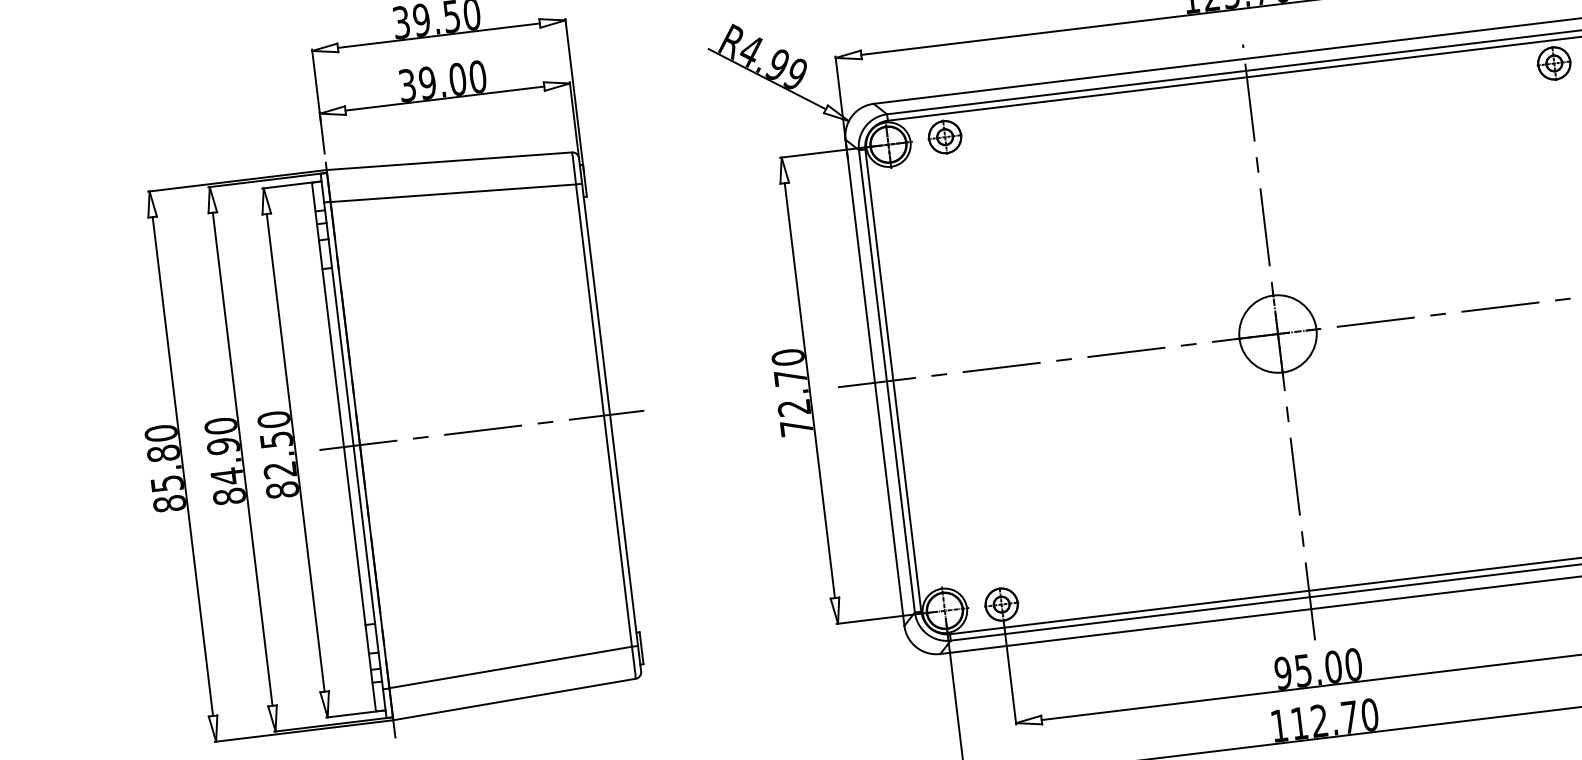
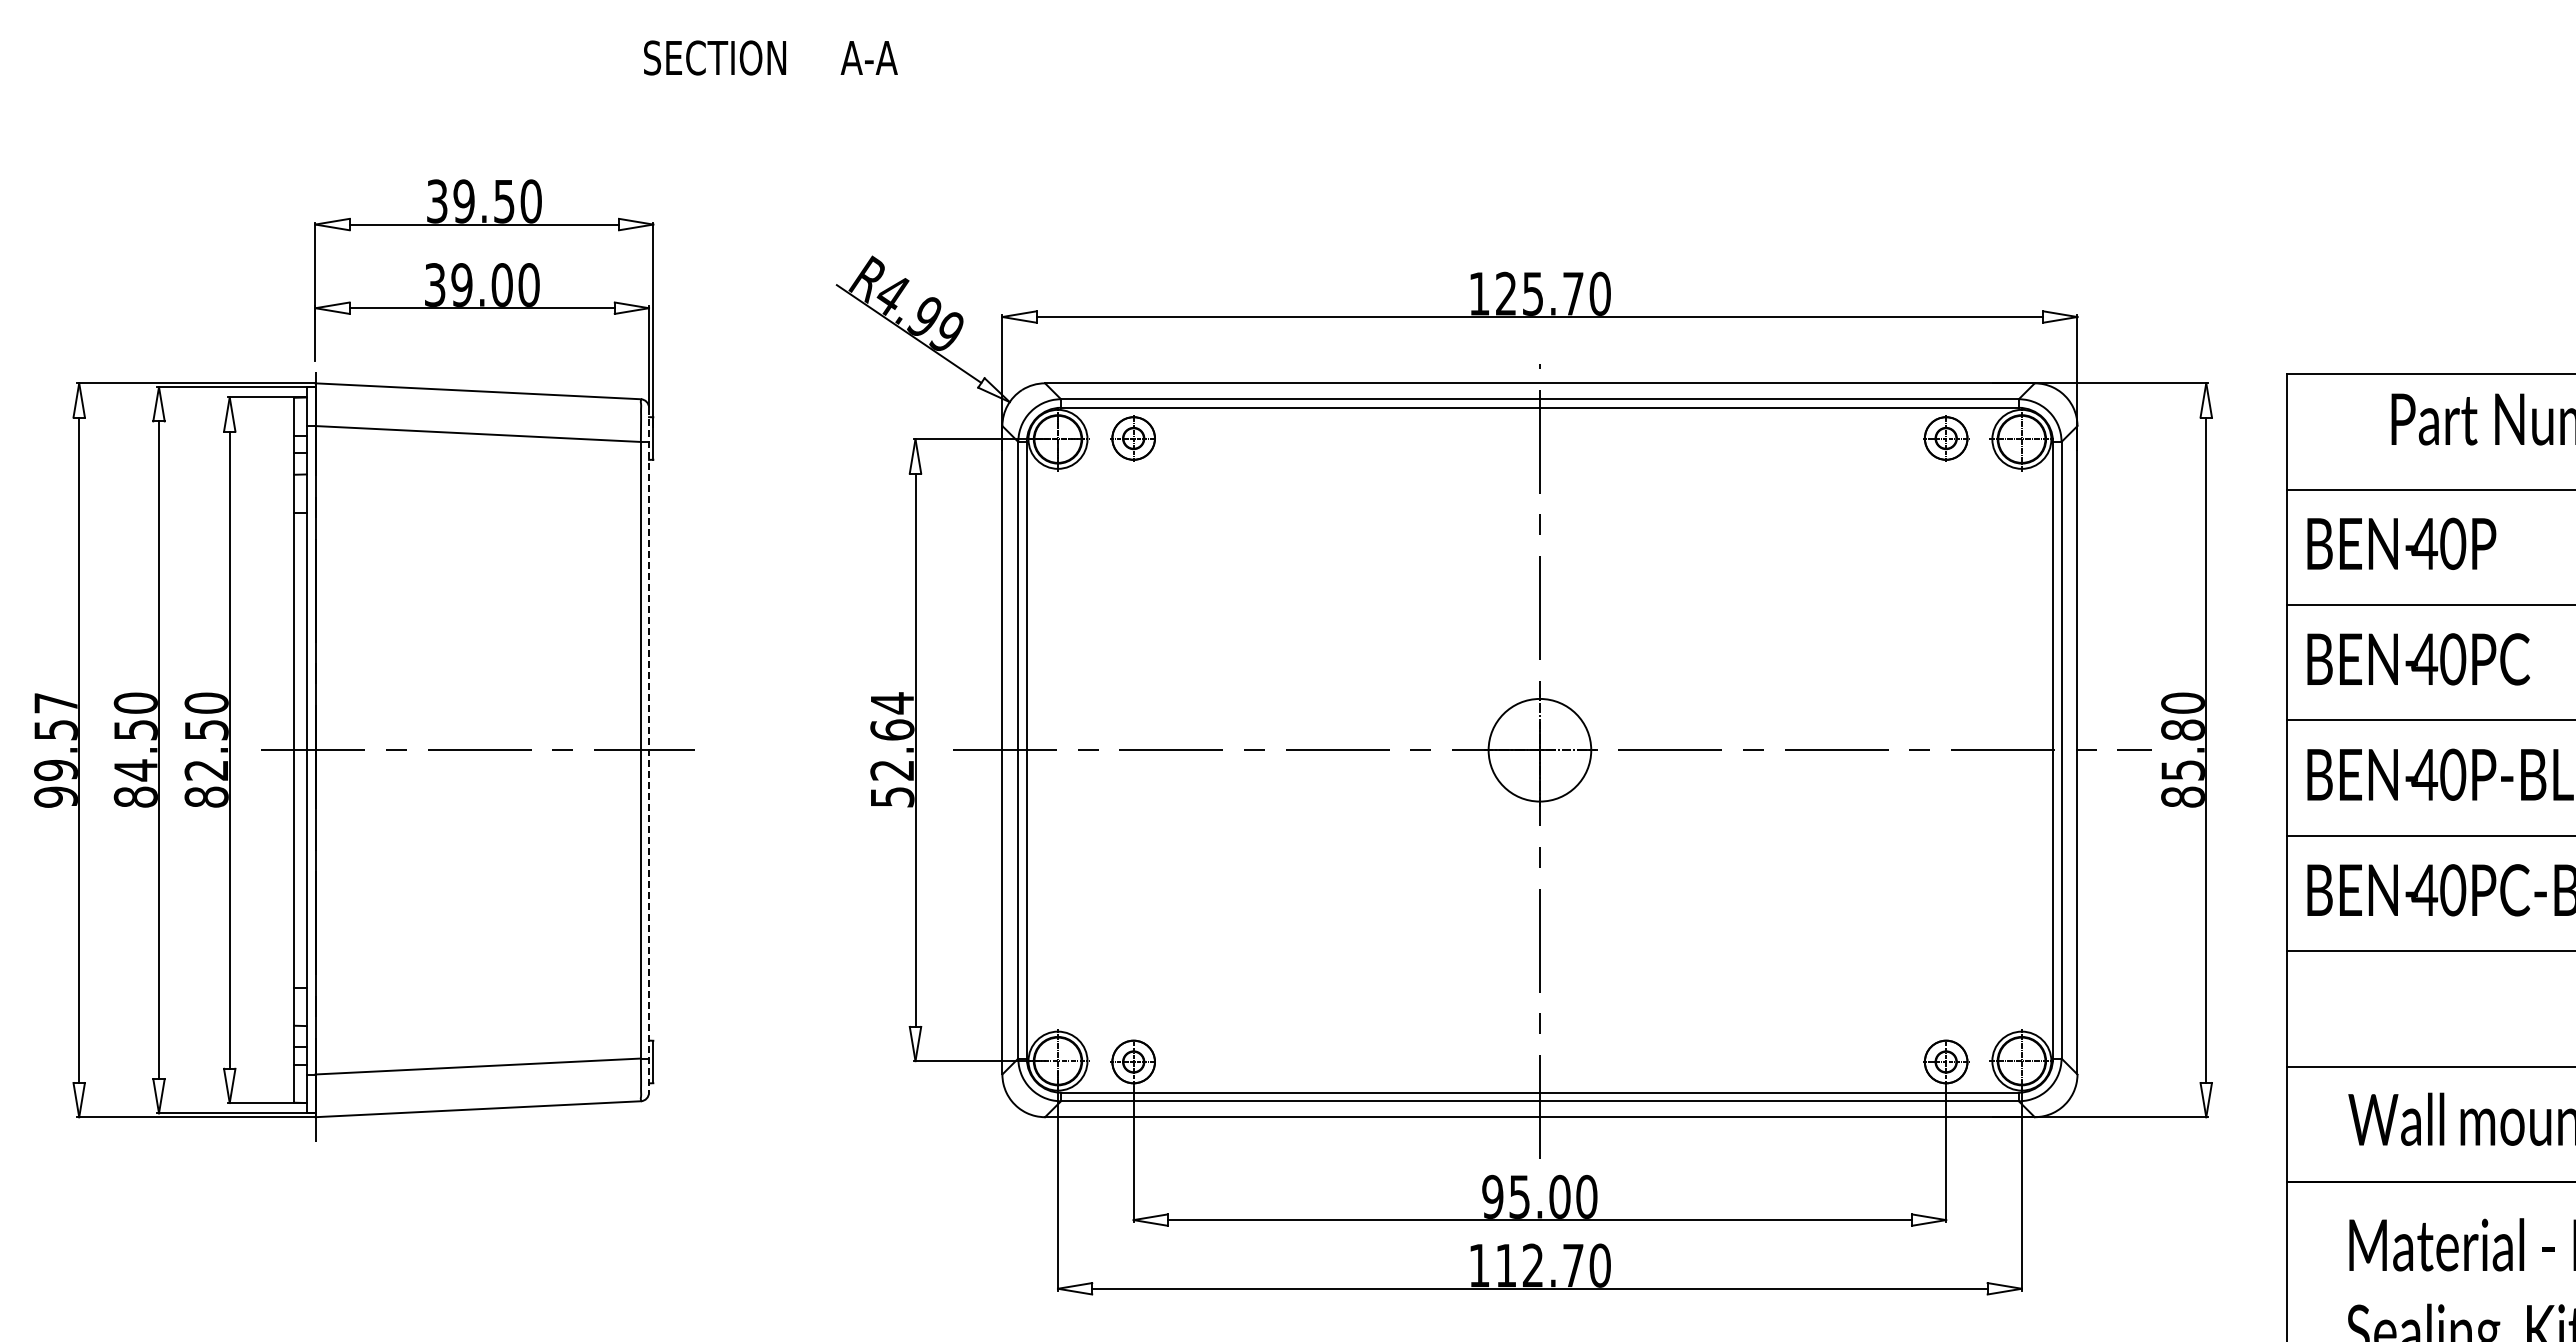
text: (792, 392) -> (892, 749), 72.70 -> 52.64
line: (610, 415) -> (649, 750), solid -> dashed
text: (223, 445) -> (135, 729), 84.90 -> 84.50
text: (165, 468) -> (55, 749), 85.80 -> 99.57

